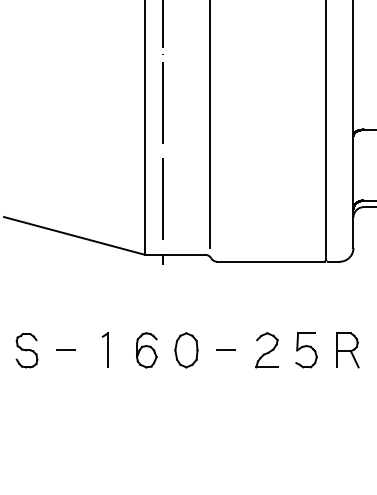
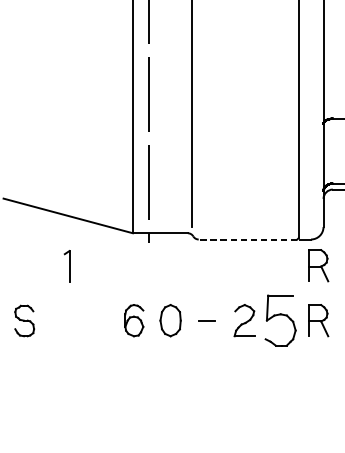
line: (270, 261) -> (247, 239), solid -> dashed
part: (347, 290) -> (318, 265), added
line: (65, 349) -> (59, 319), removed
part: (105, 349) -> (67, 265), moved
part: (306, 350) -> (280, 320), size x1.6

